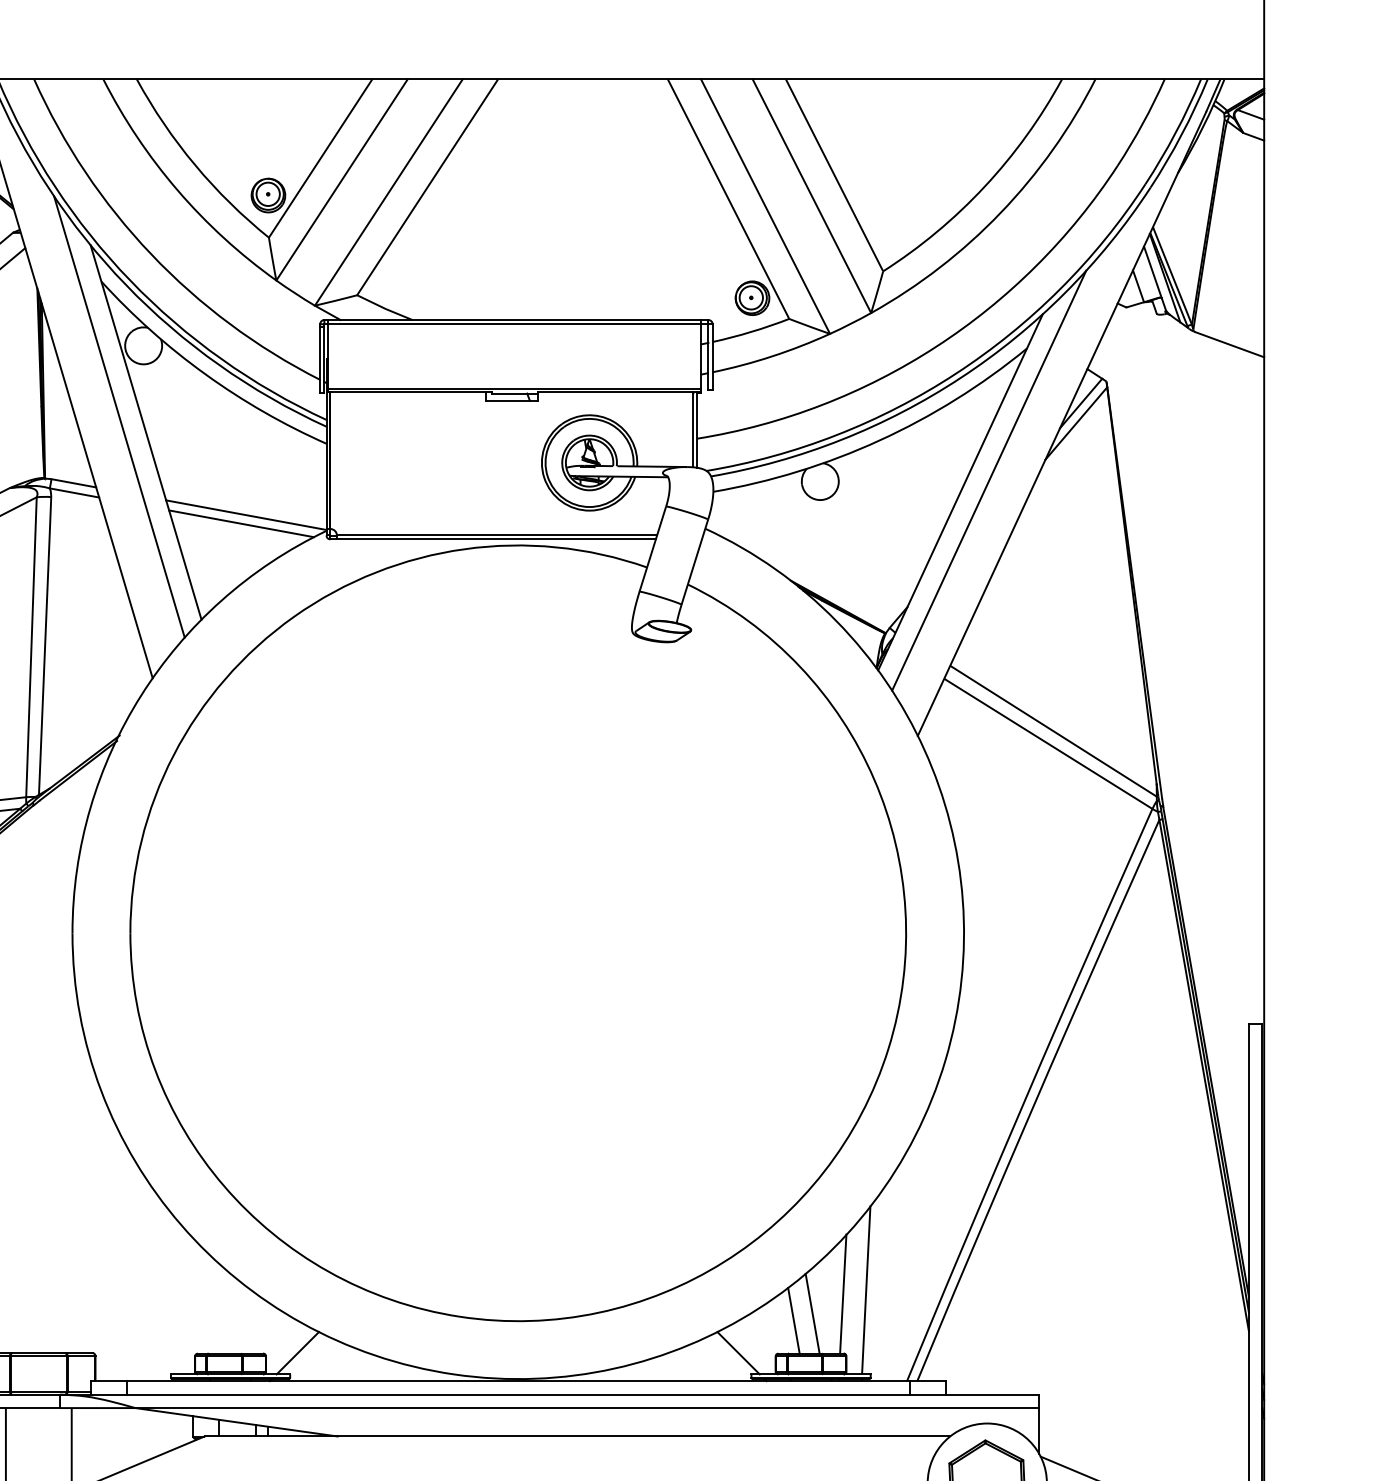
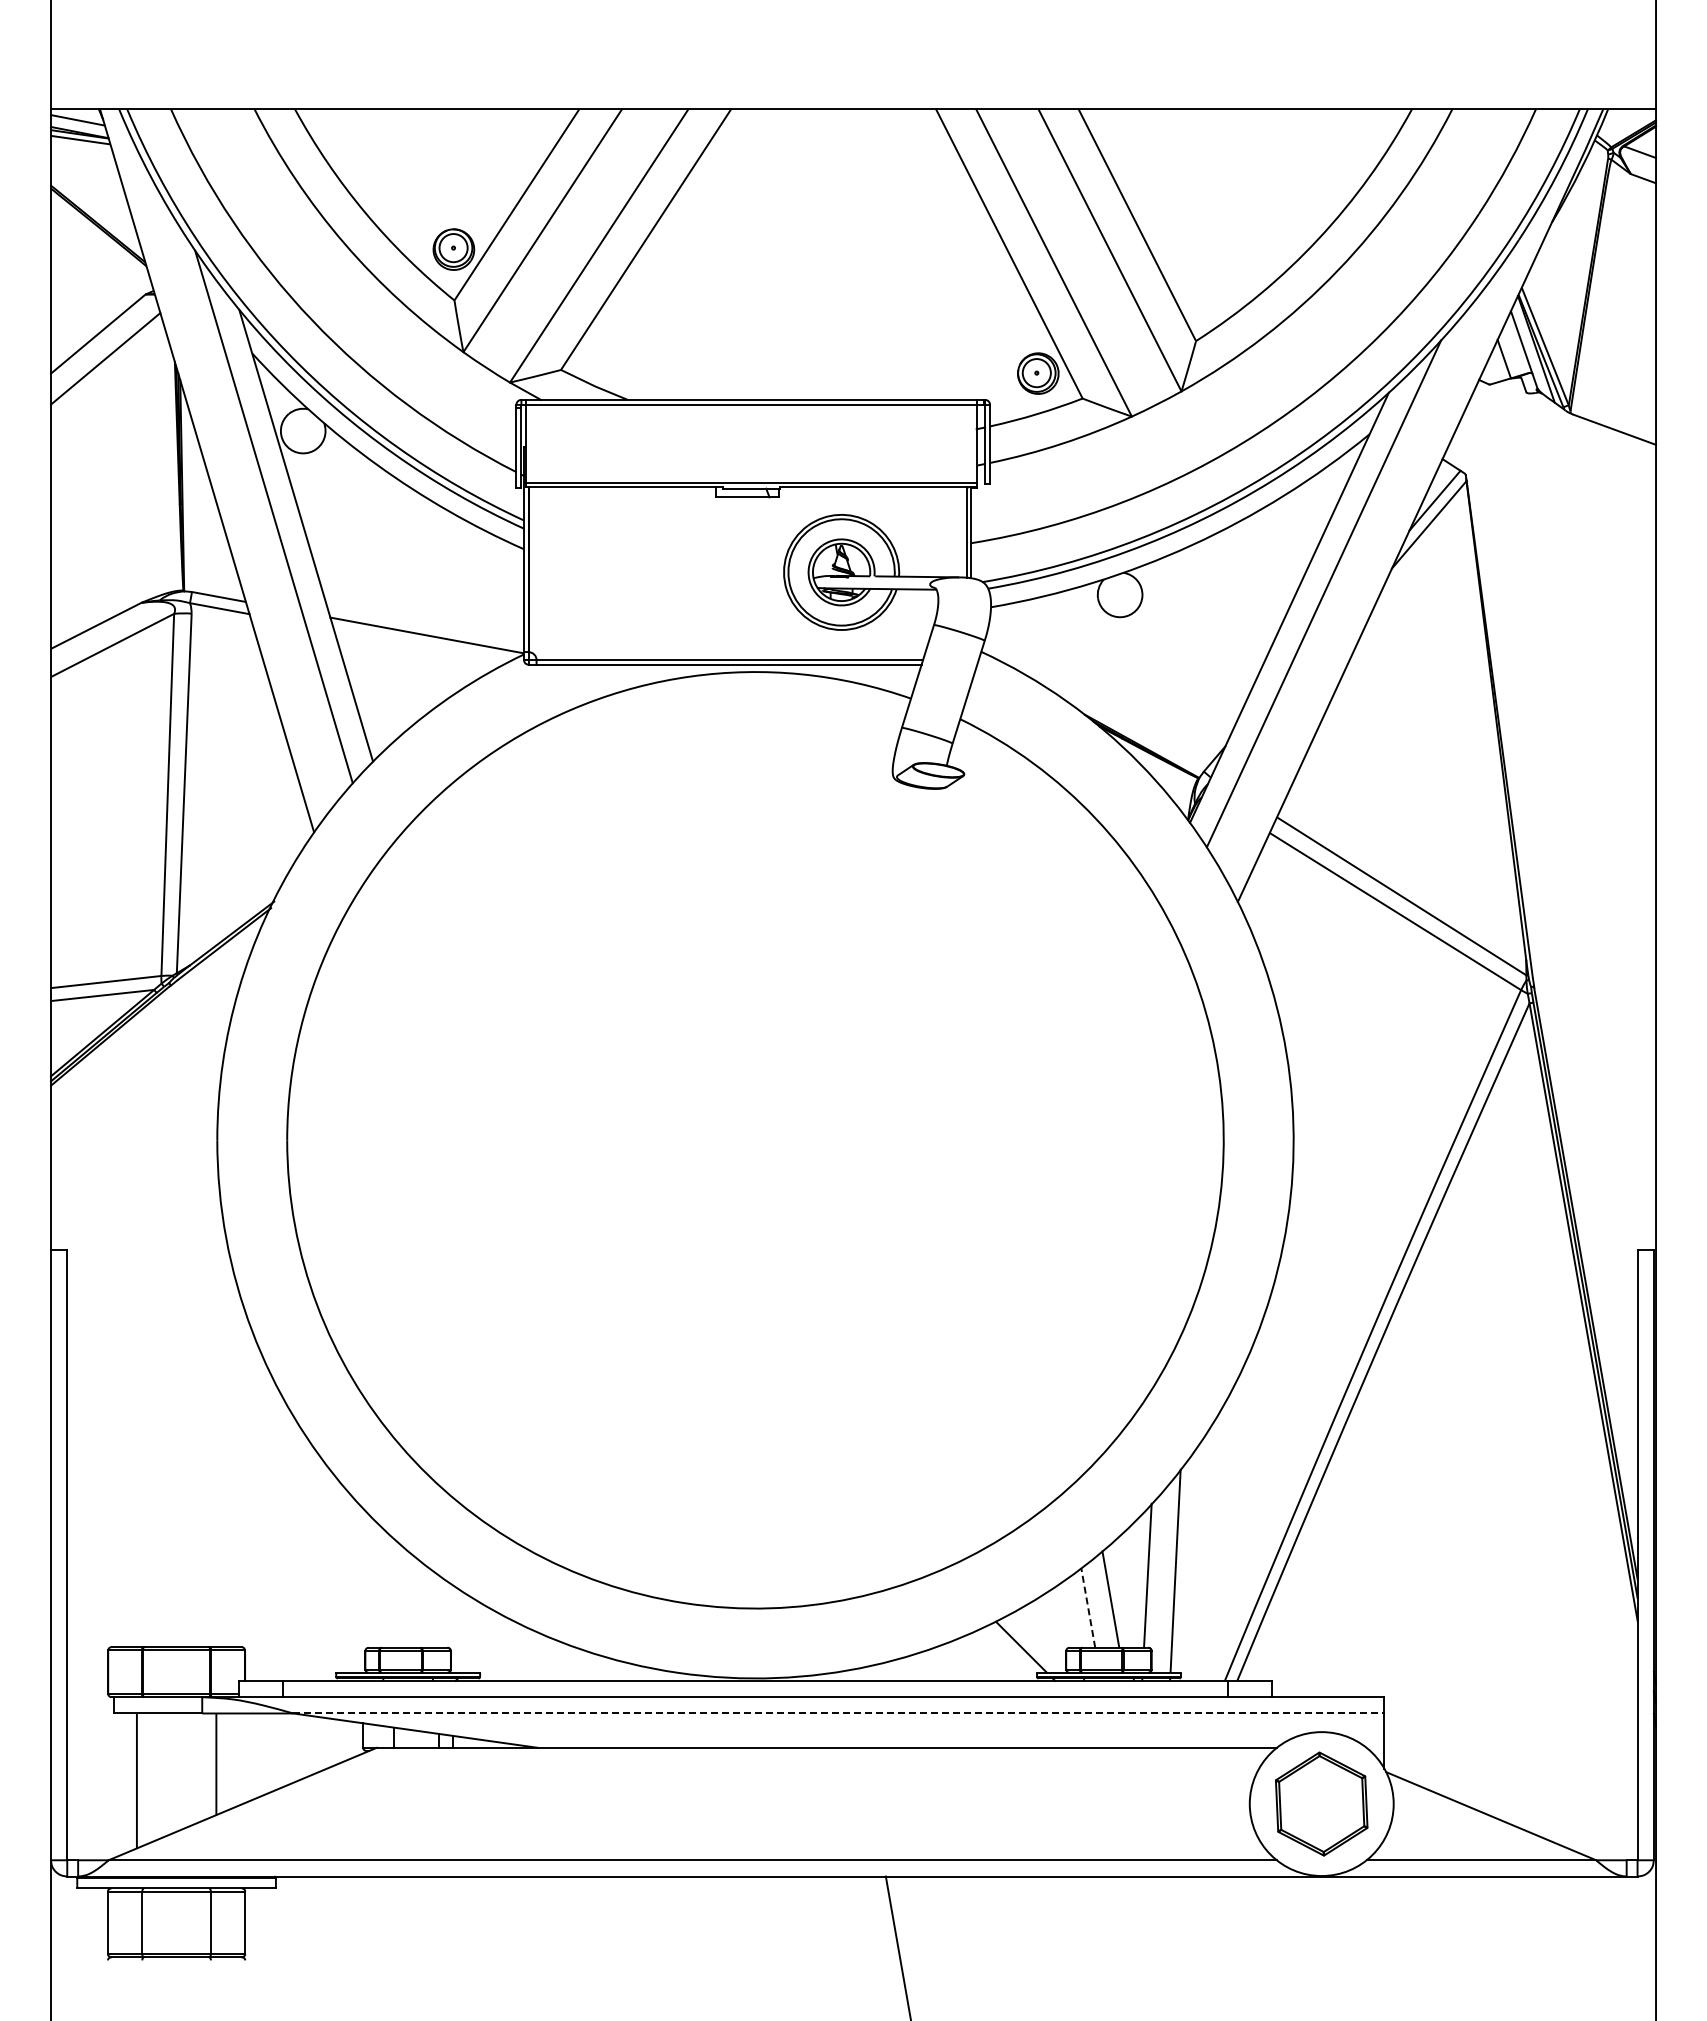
line: (241, 523) -> (421, 645), removed
line: (794, 1320) -> (1088, 1607), solid -> dashed
line: (297, 1352) -> (488, 1646), removed
line: (587, 1408) -> (838, 1713), solid -> dashed

